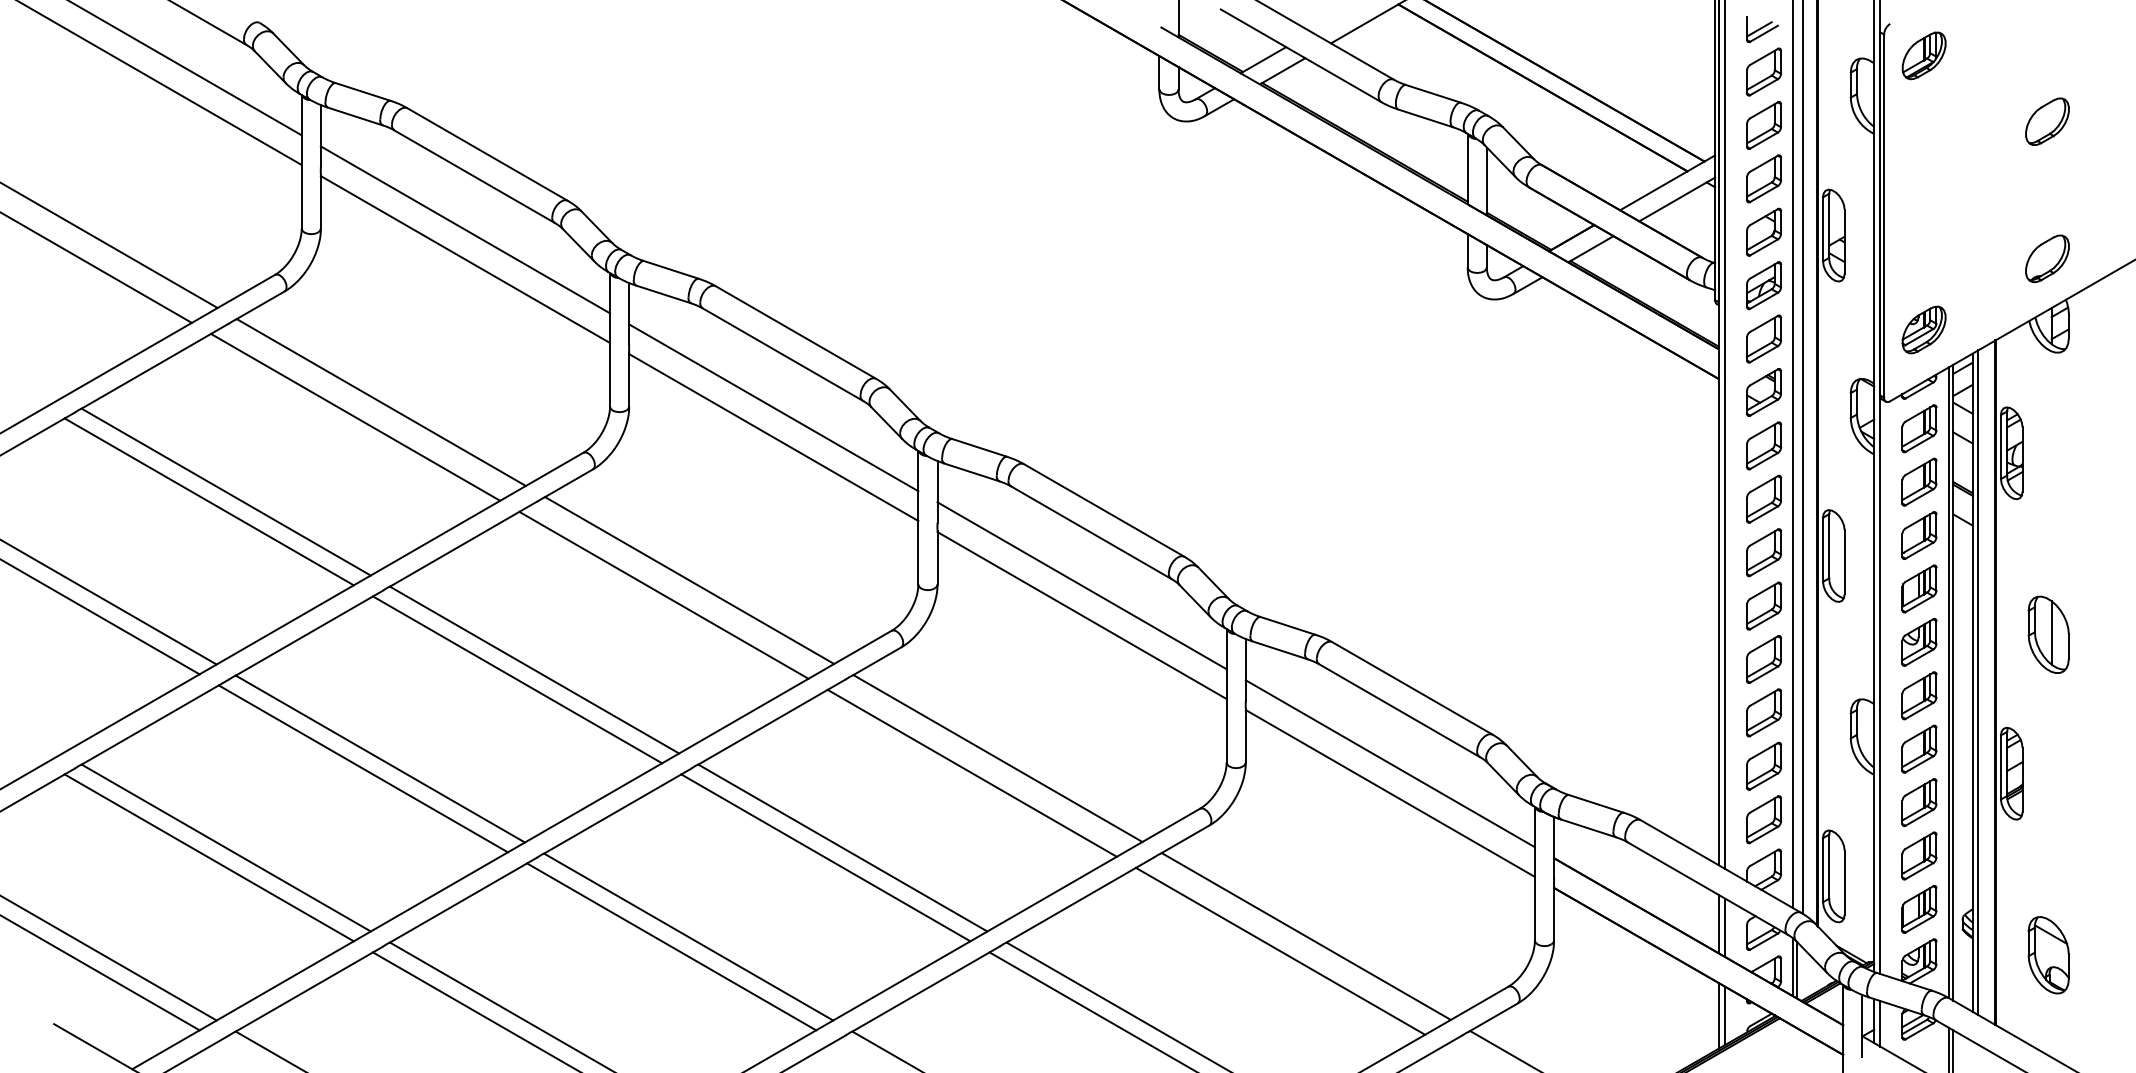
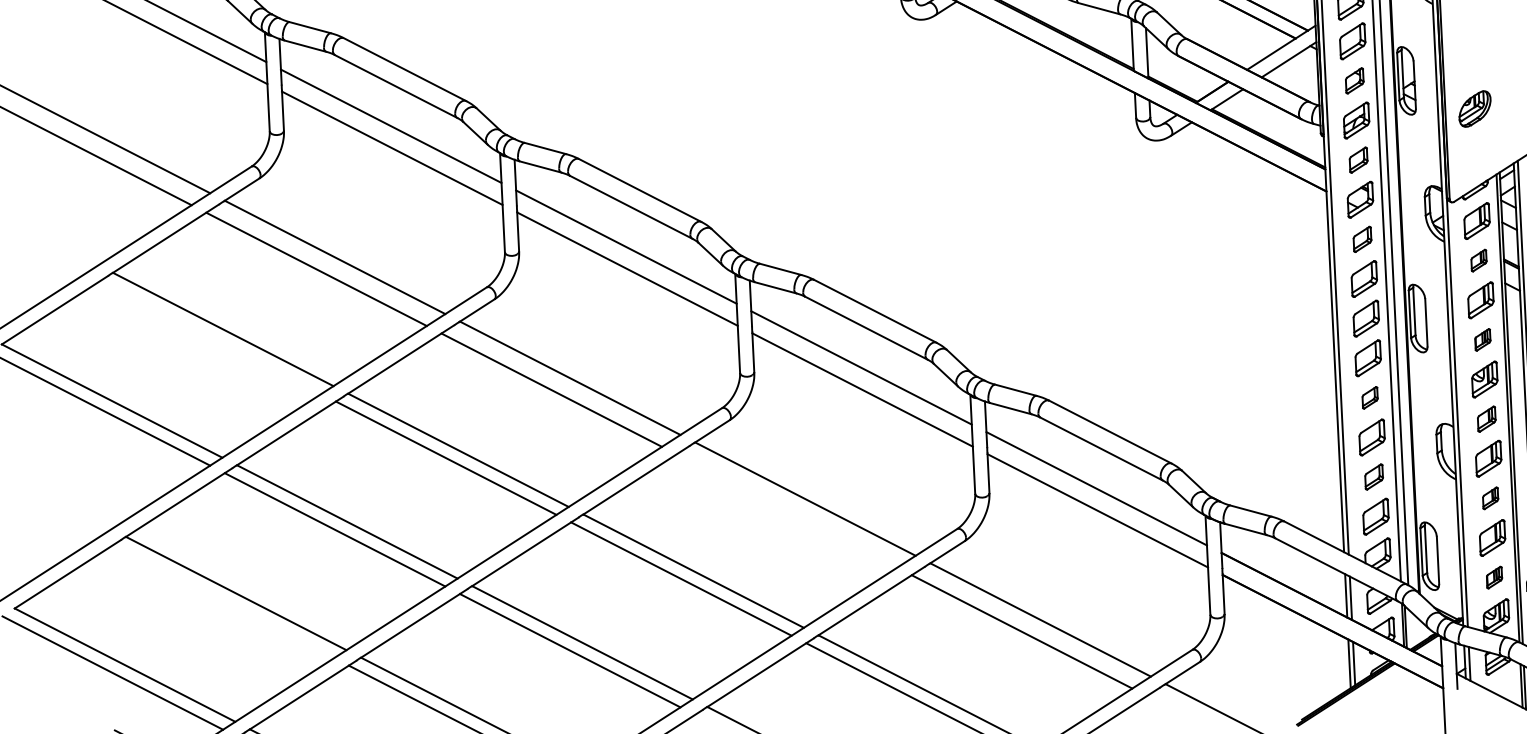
part: (1764, 231) -> (1354, 80), size x0.7
part: (1923, 329) -> (1474, 108), moved
part: (1764, 338) -> (1358, 159), size x0.7
part: (1764, 445) -> (1362, 239), size x0.7
part: (1919, 481) -> (1479, 260), size x0.6
line: (208, 501) -> (210, 337), removed
part: (1919, 588) -> (1482, 339), size x0.6
part: (1763, 659) -> (1369, 397), size x0.6
part: (1919, 695) -> (1486, 418), size x0.7
part: (1764, 765) -> (1374, 476), size x0.7
line: (971, 772) -> (786, 510), removed
part: (1919, 802) -> (1490, 498), size x0.6
line: (208, 857) -> (223, 601), removed
part: (1919, 909) -> (1494, 577), size x0.6

